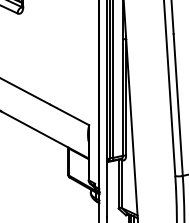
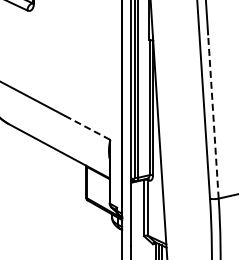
line: (178, 105) -> (213, 116), solid -> dashed
line: (69, 114) -> (87, 127), solid -> dashed

